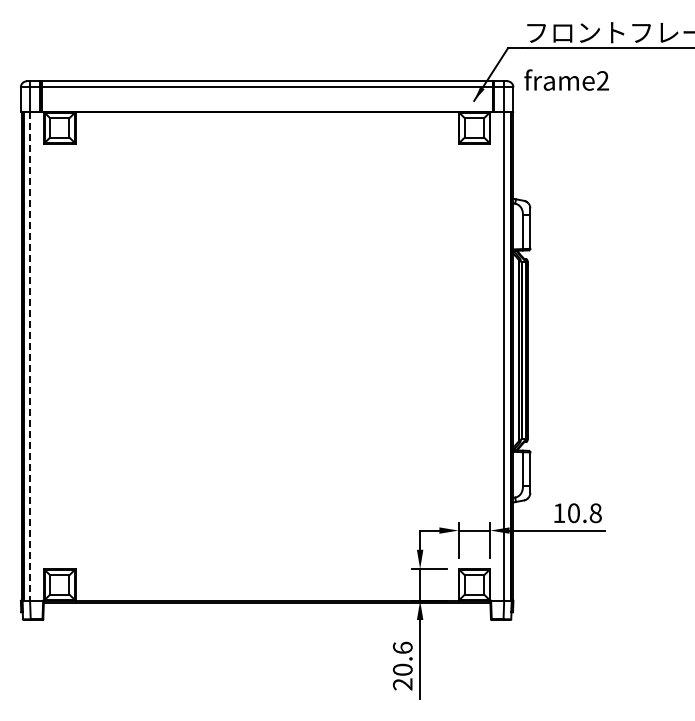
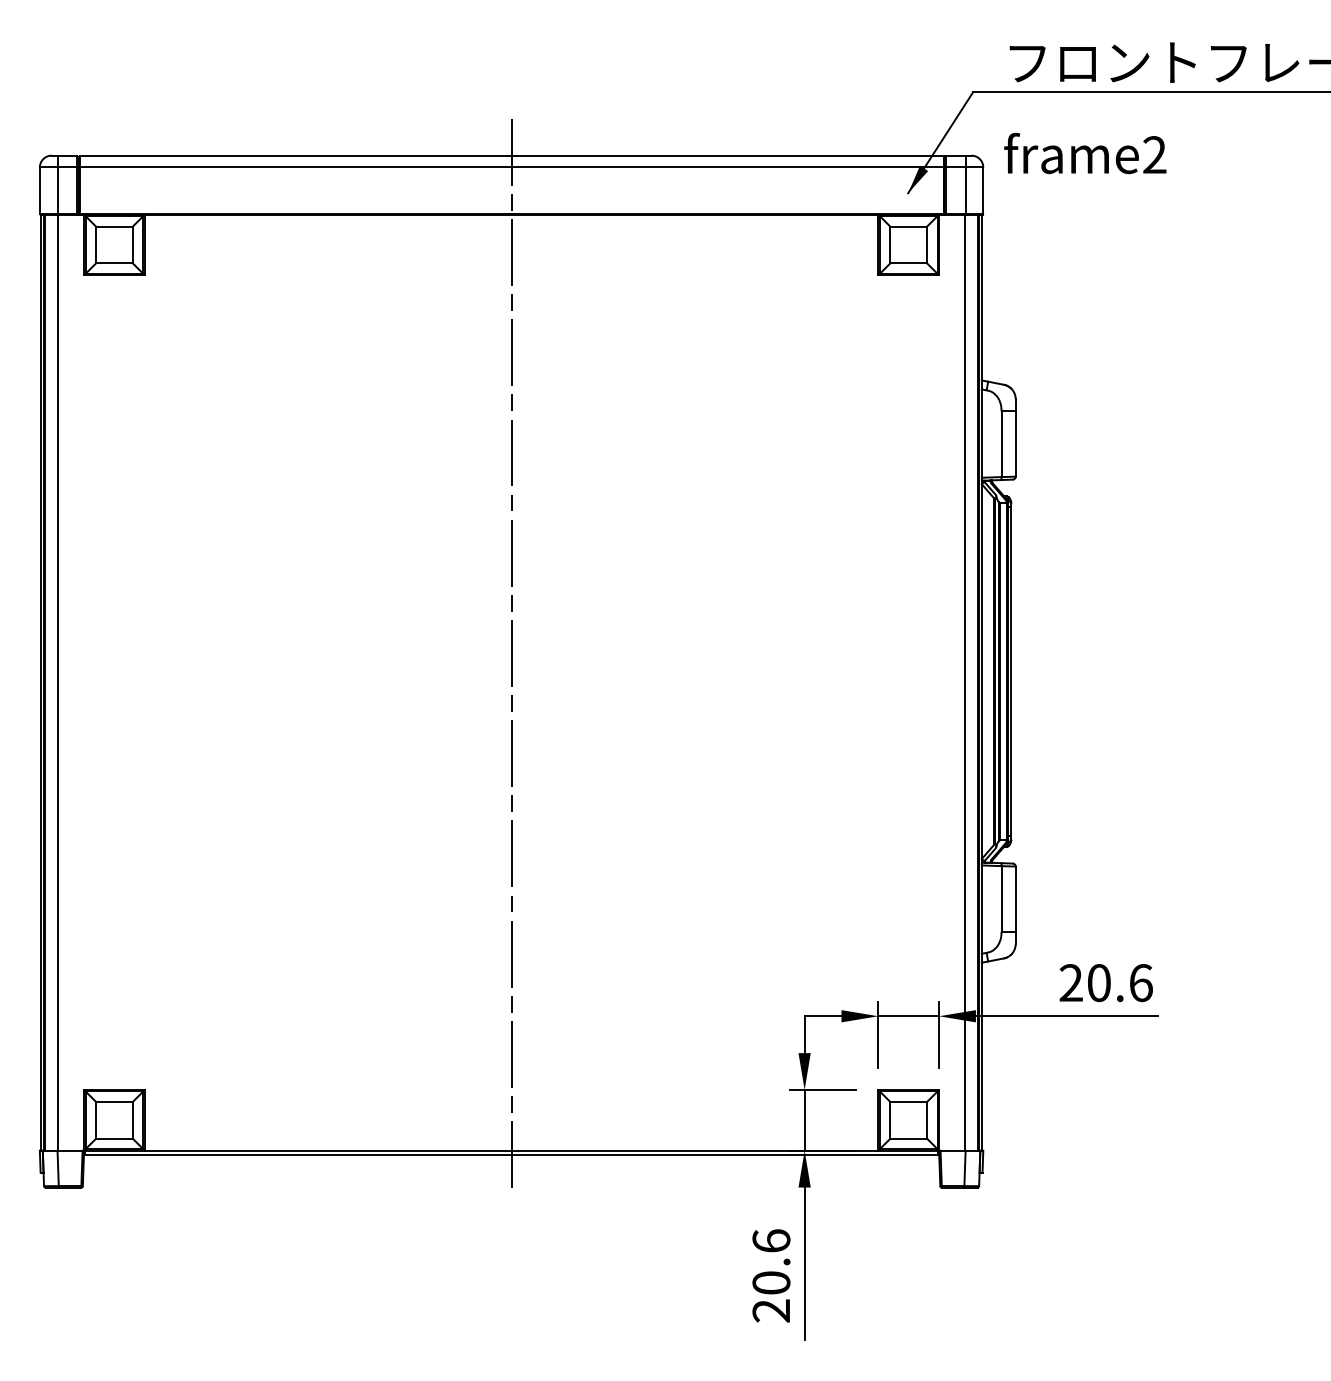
line: (267, 342) -> (512, 656), added
line: (30, 356) -> (58, 682), dashed -> solid
text: (577, 512) -> (1106, 981), 10.8 -> 20.6

